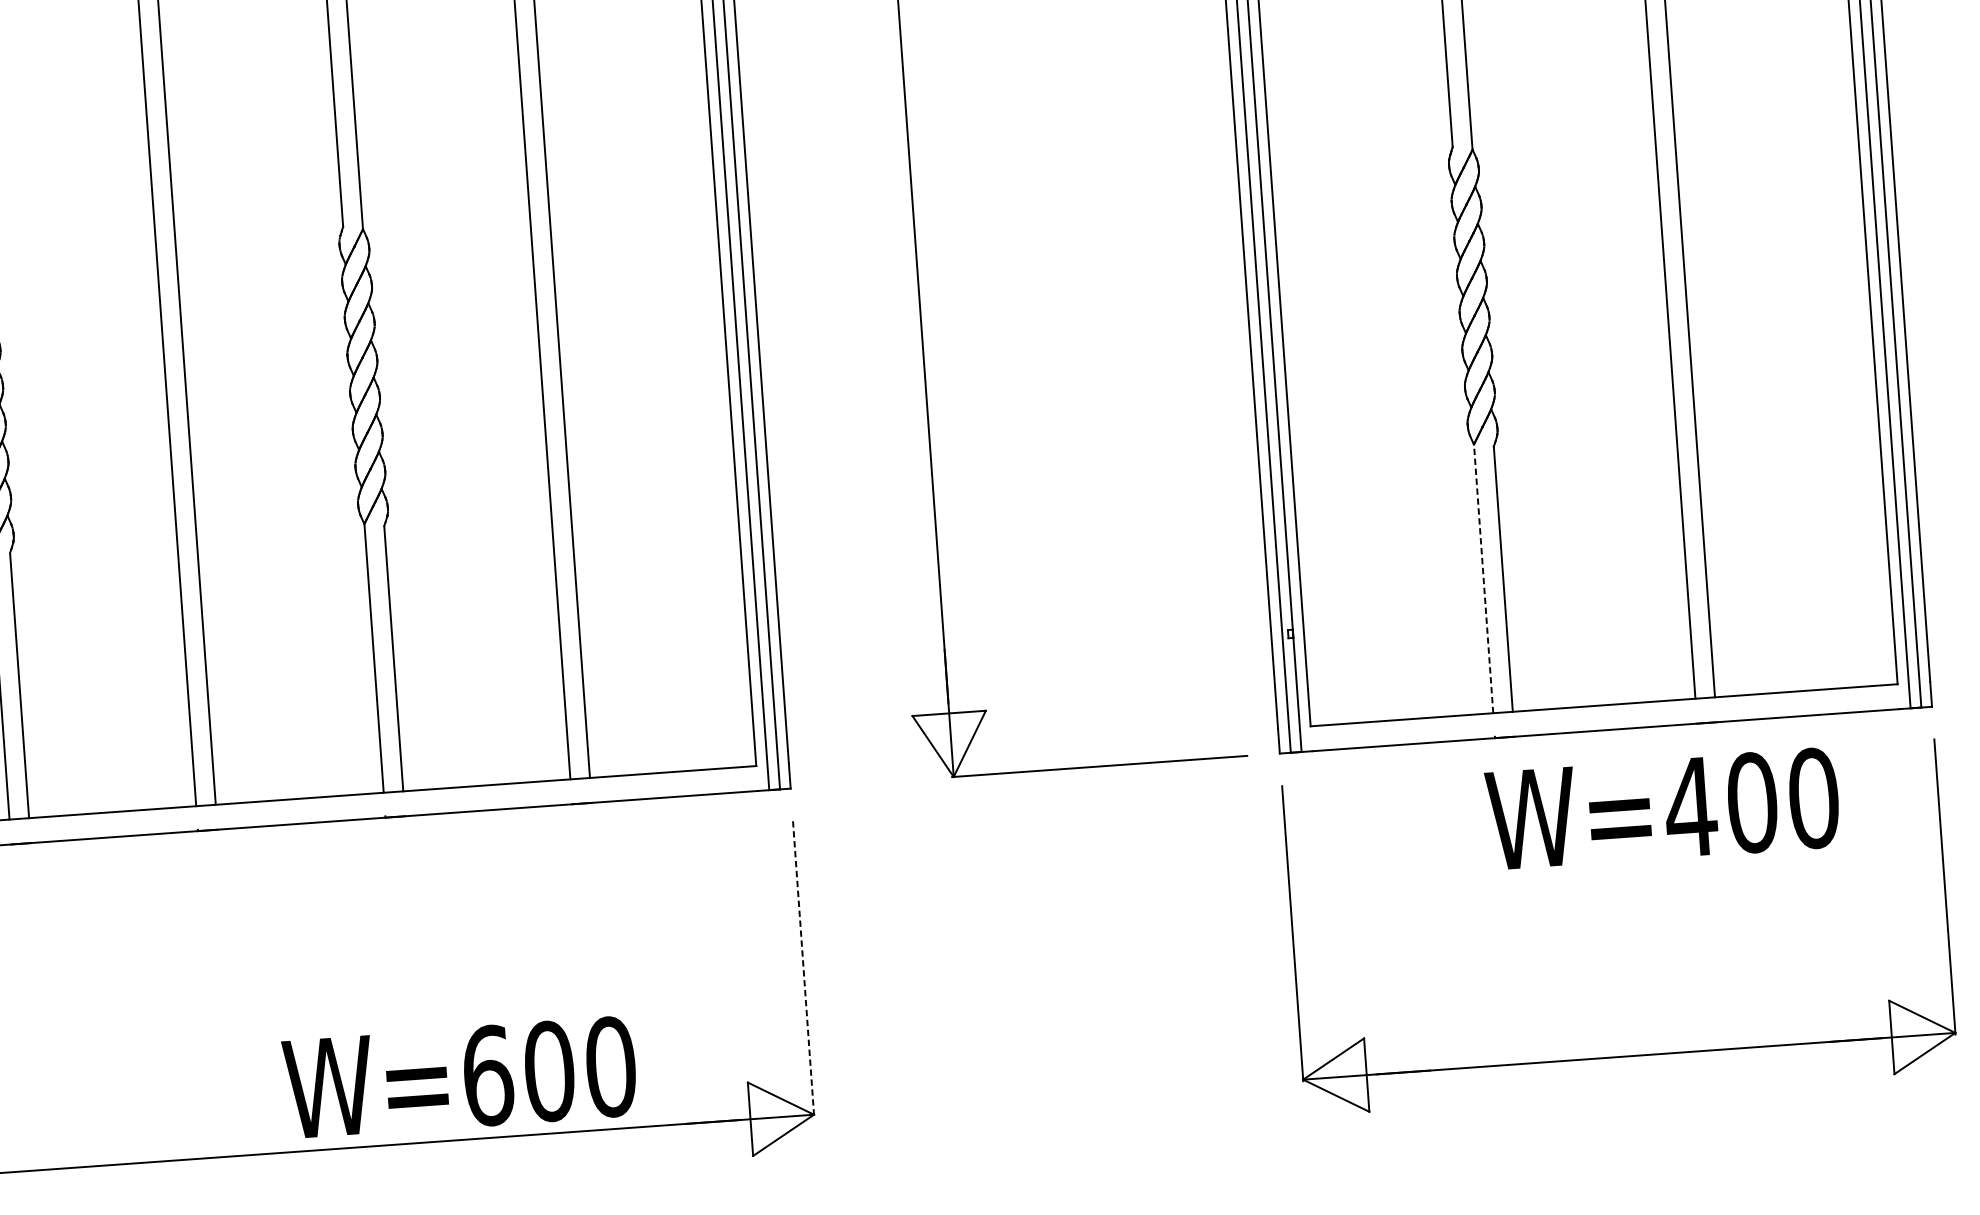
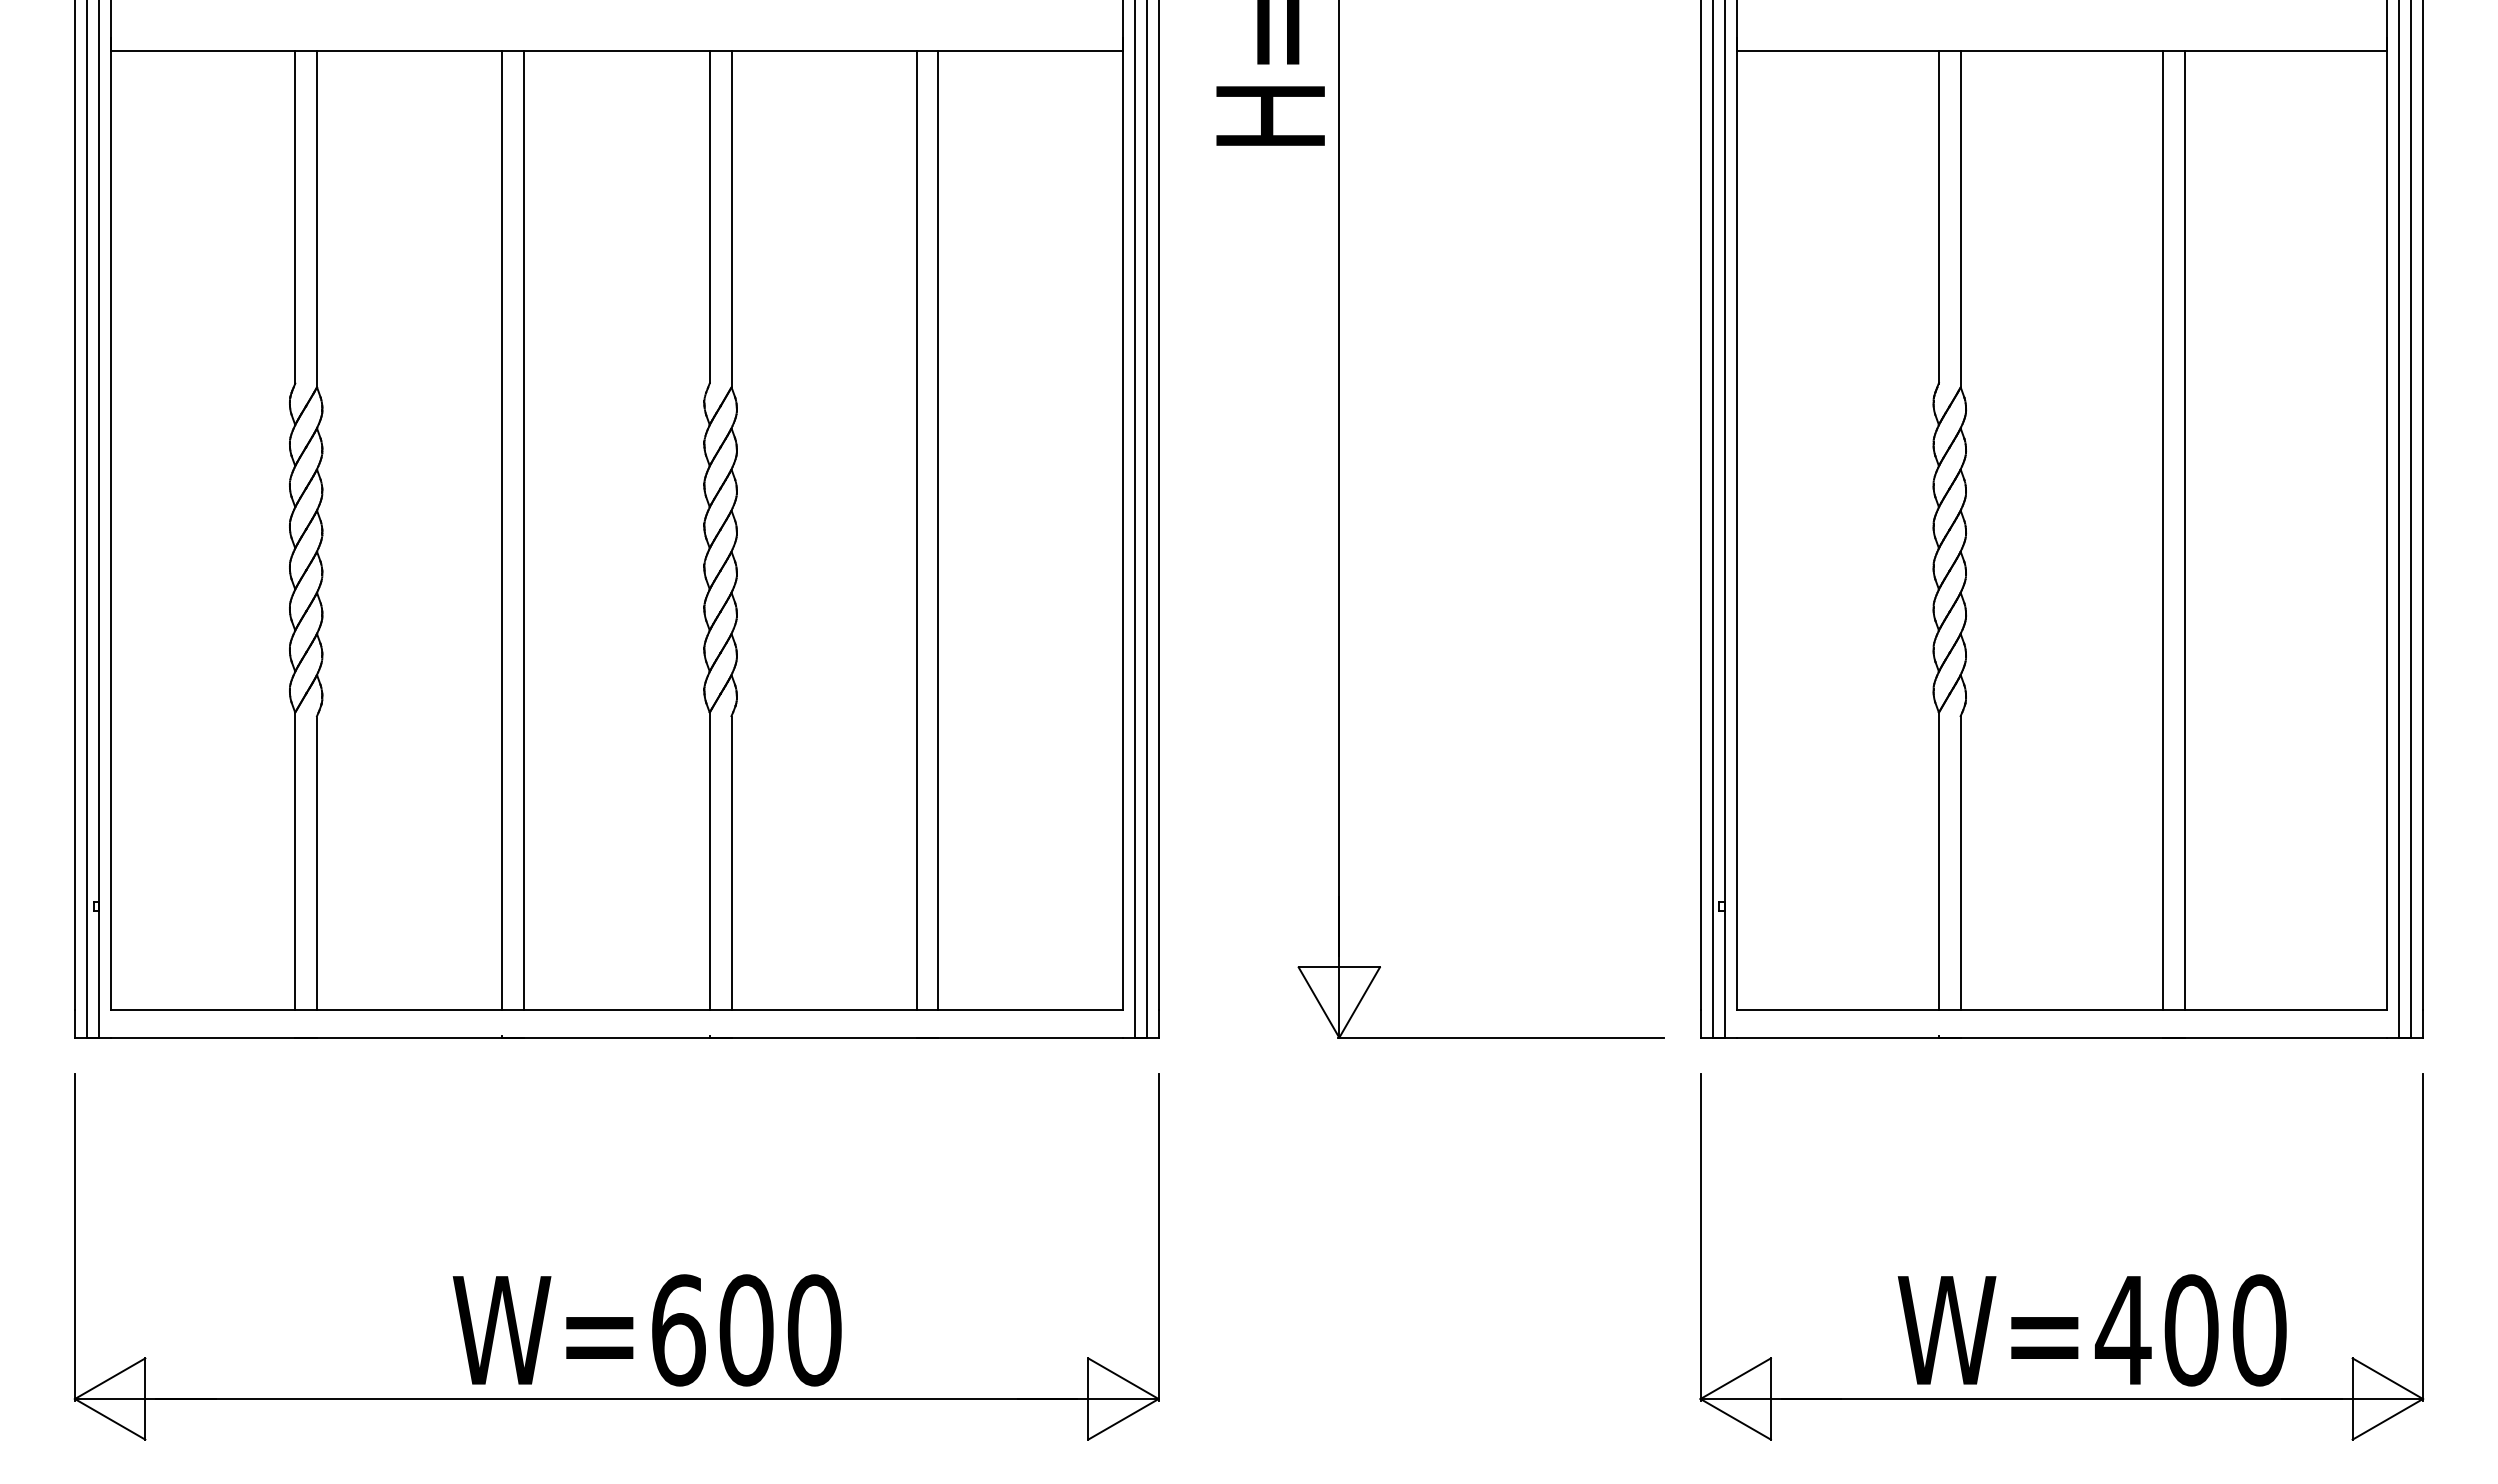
line: (1483, 579) -> (1938, 861), dashed -> solid
text: (1662, 809) -> (2091, 1330), moved
line: (803, 968) -> (1158, 1237), dashed -> solid
text: (459, 1077) -> (646, 1330), moved

